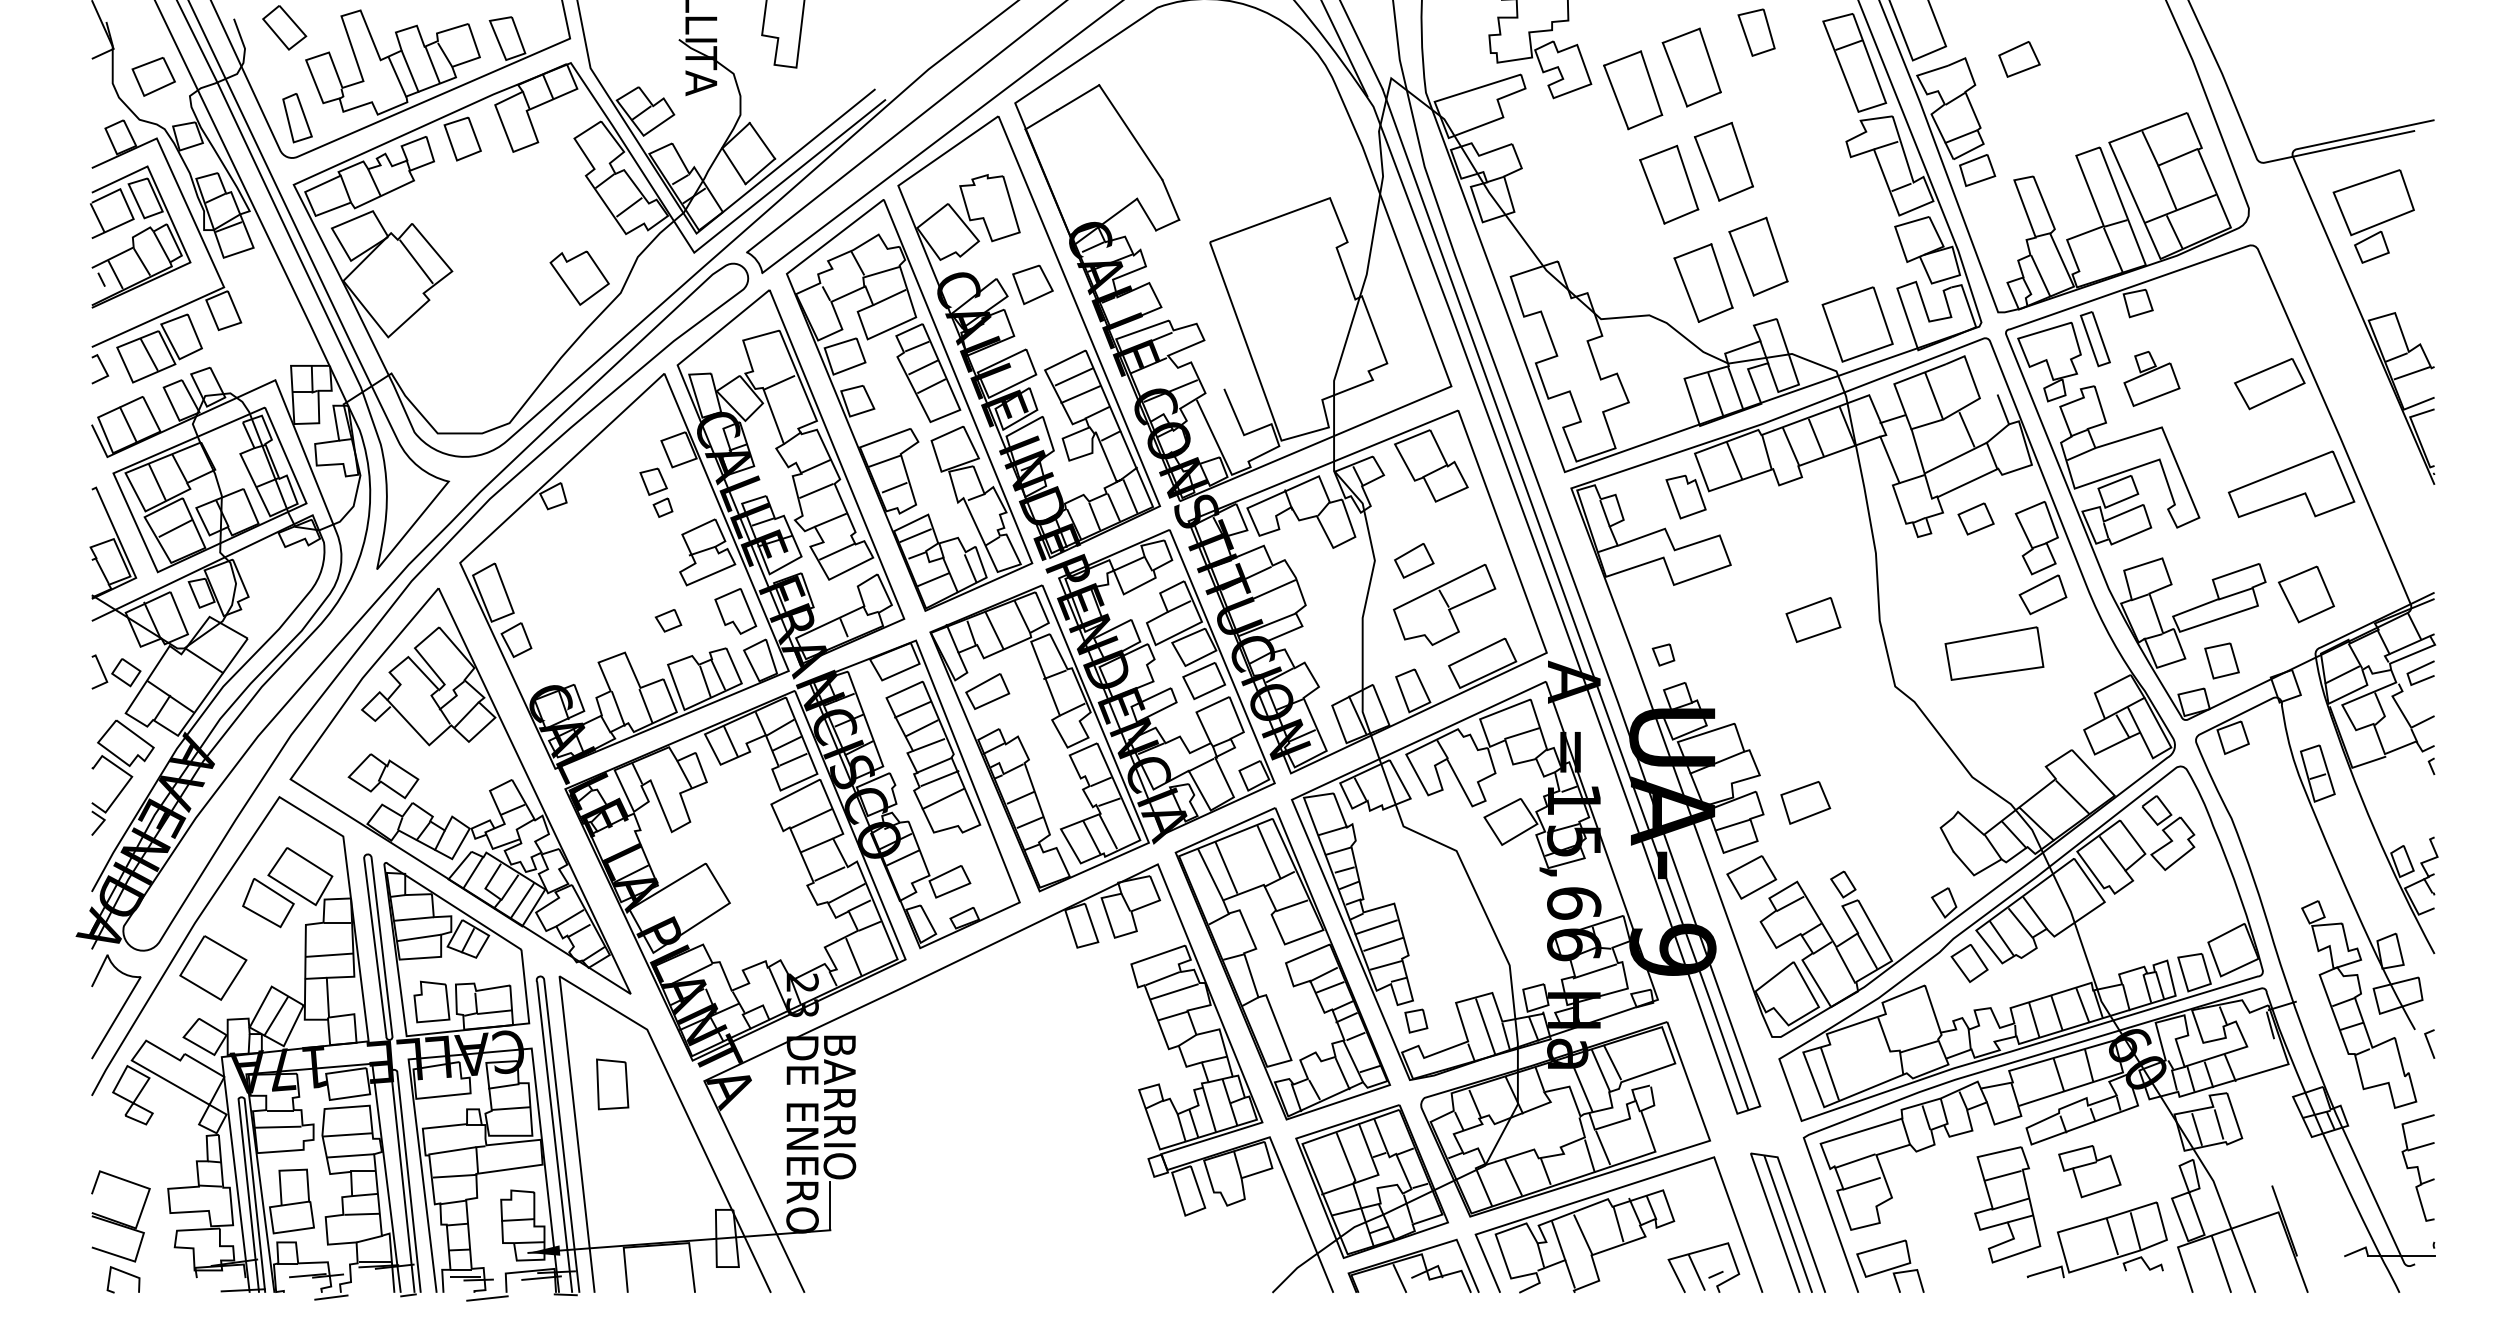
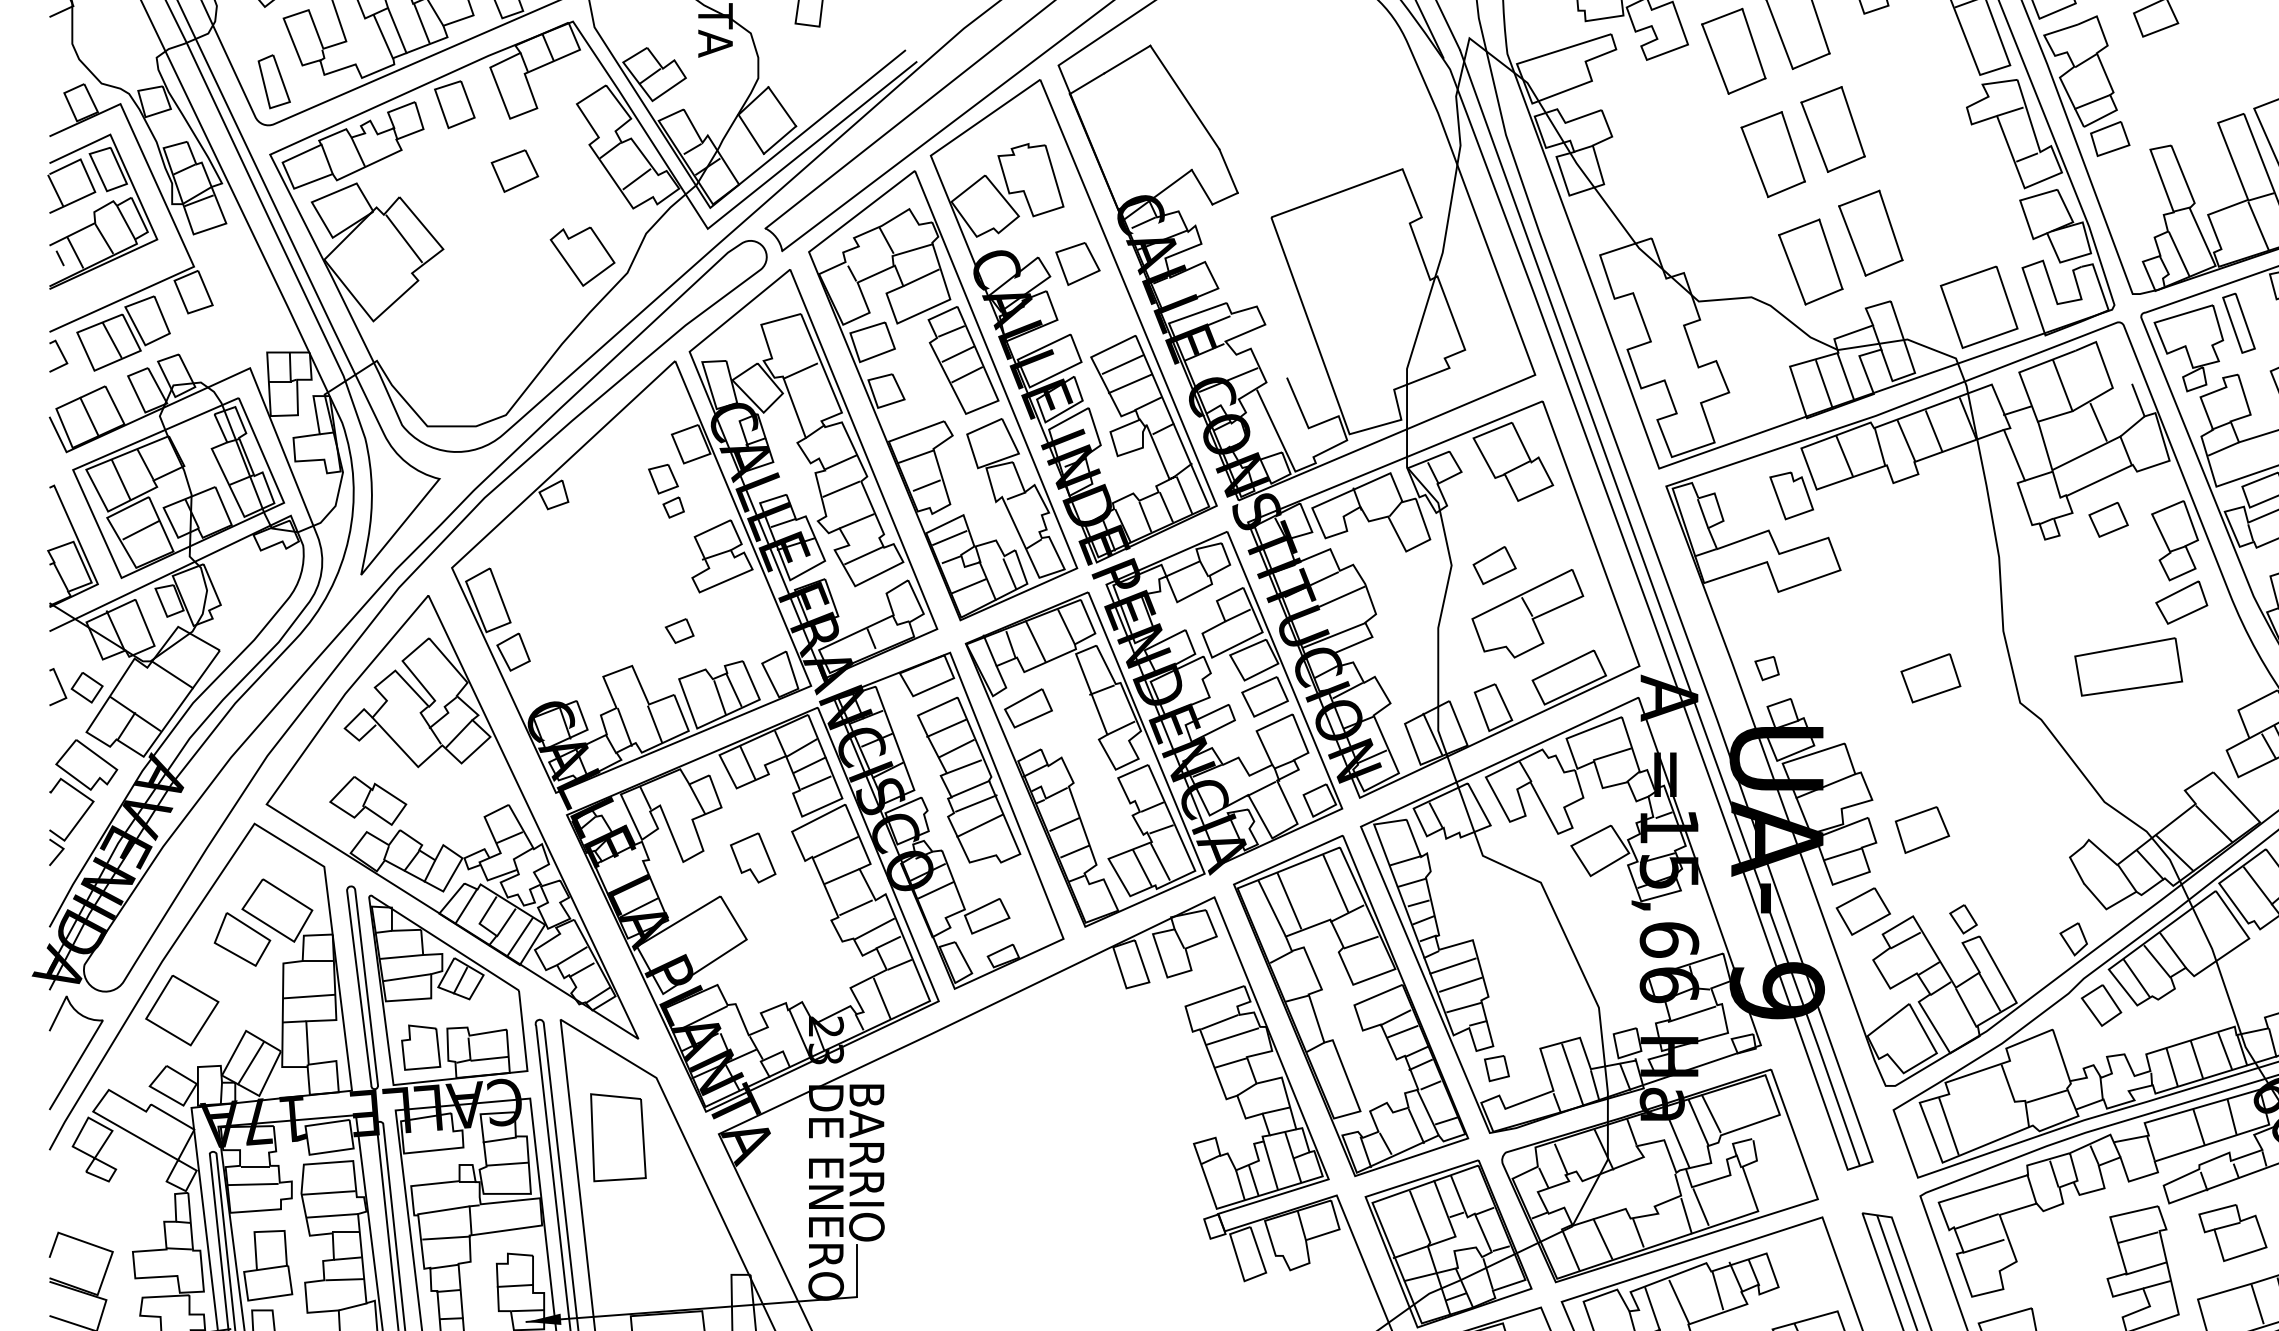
part: (153, 76) -> (514, 170), moved
part: (735, 611) -> (752, 858), moved
part: (1813, 619) -> (1930, 677), moved
part: (612, 1084) -> (618, 1137), size x1.6

